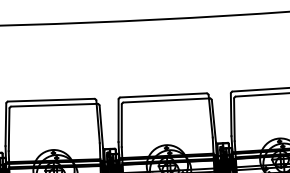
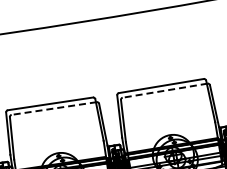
line: (166, 100) -> (164, 90), solid -> dashed
line: (54, 105) -> (54, 108), solid -> dashed

